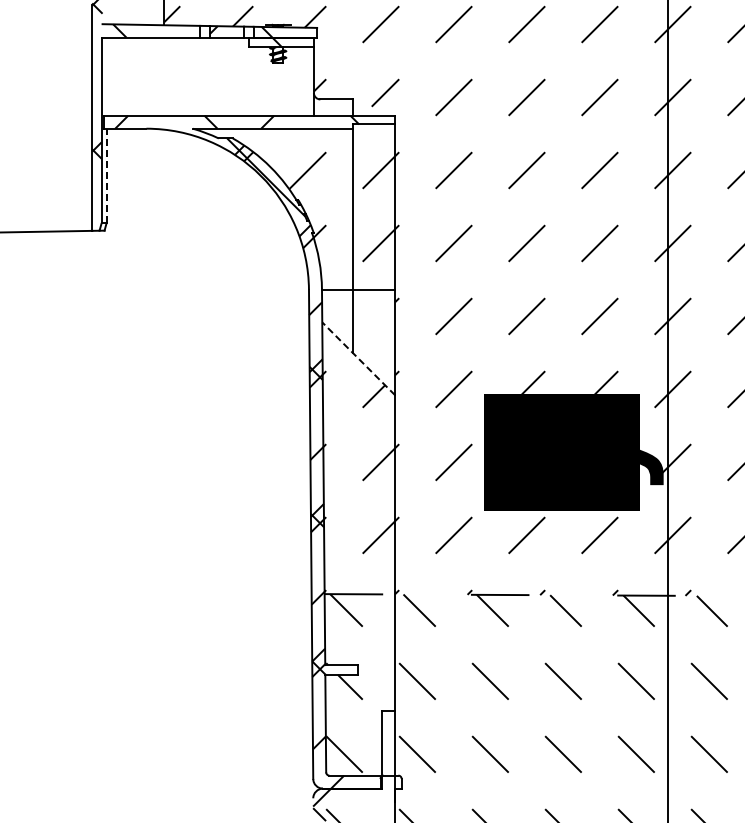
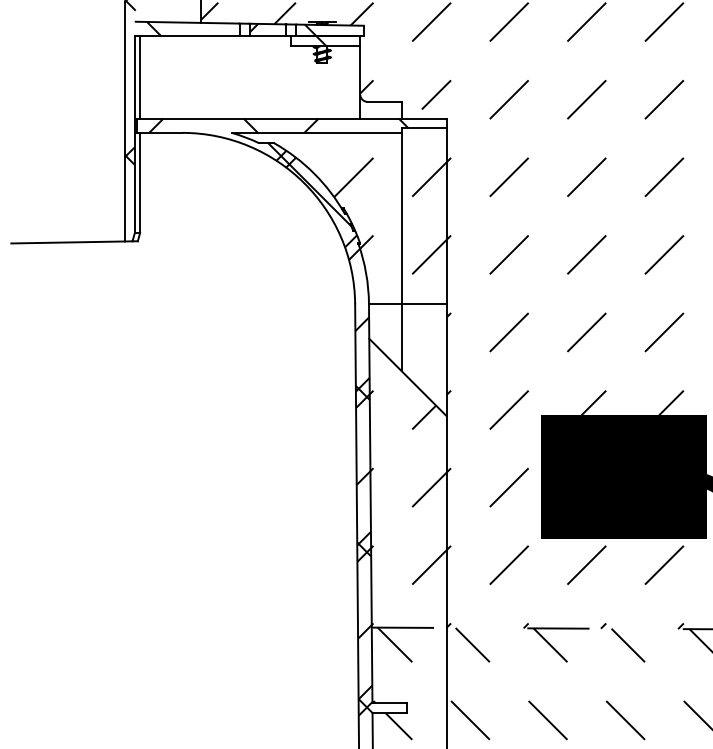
line: (106, 76) -> (139, 77), added
line: (106, 175) -> (139, 182), dashed -> solid
line: (358, 358) -> (407, 377), dashed -> solid

